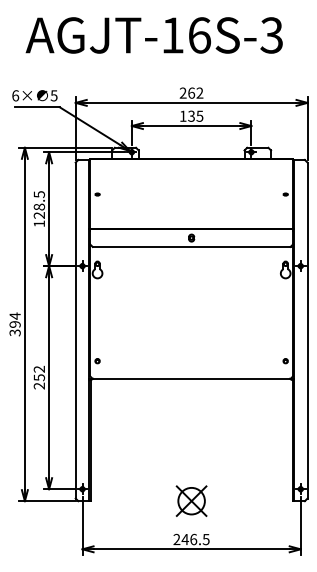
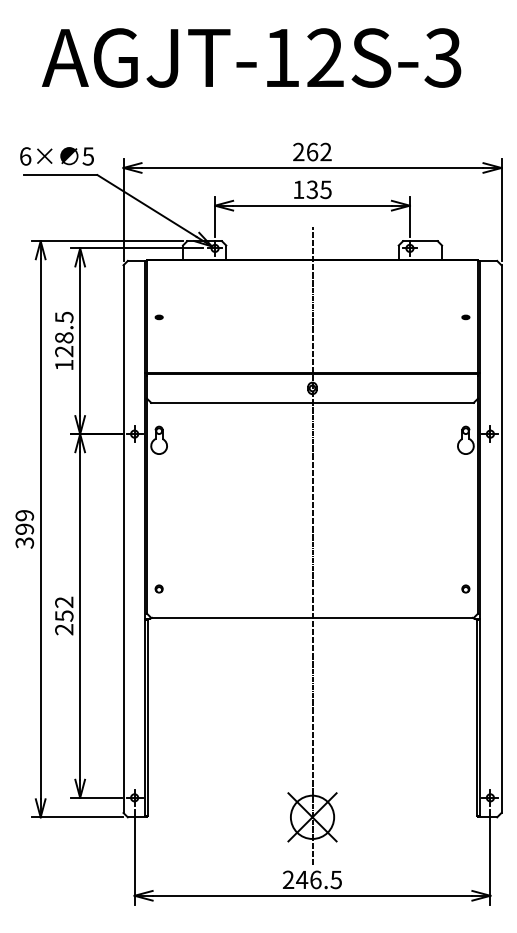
text: (199, 35) -> (325, 58), AGJT-16S-3 -> AGJT-12S-3
text: (14, 315) -> (23, 514), 394 -> 399
line: (191, 334) -> (312, 545), added

